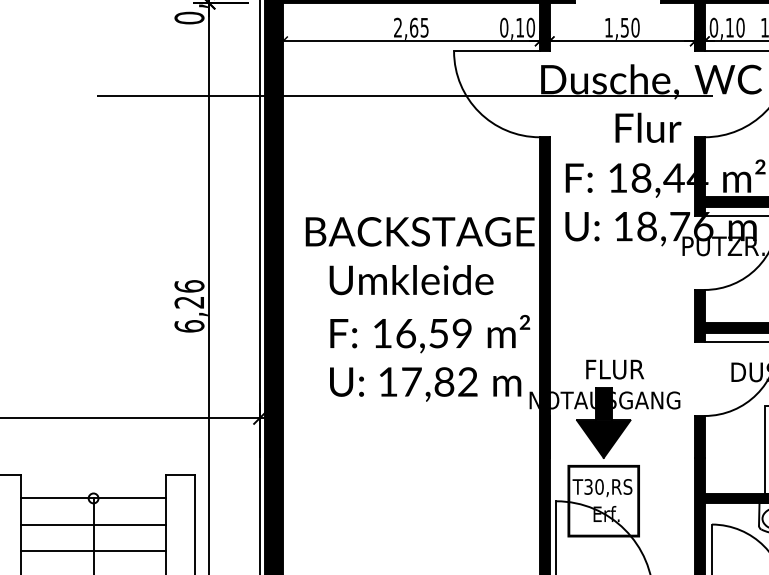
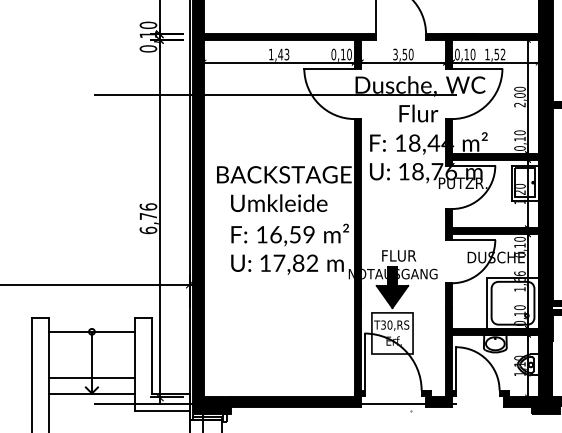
text: (411, 27) -> (279, 54), 2,65 -> 1,43
text: (608, 27) -> (395, 54), 1,50 -> 3,50
text: (187, 302) -> (147, 216), 6,26 -> 6,76
line: (92, 525) -> (91, 347), removed
line: (92, 550) -> (91, 362), removed

